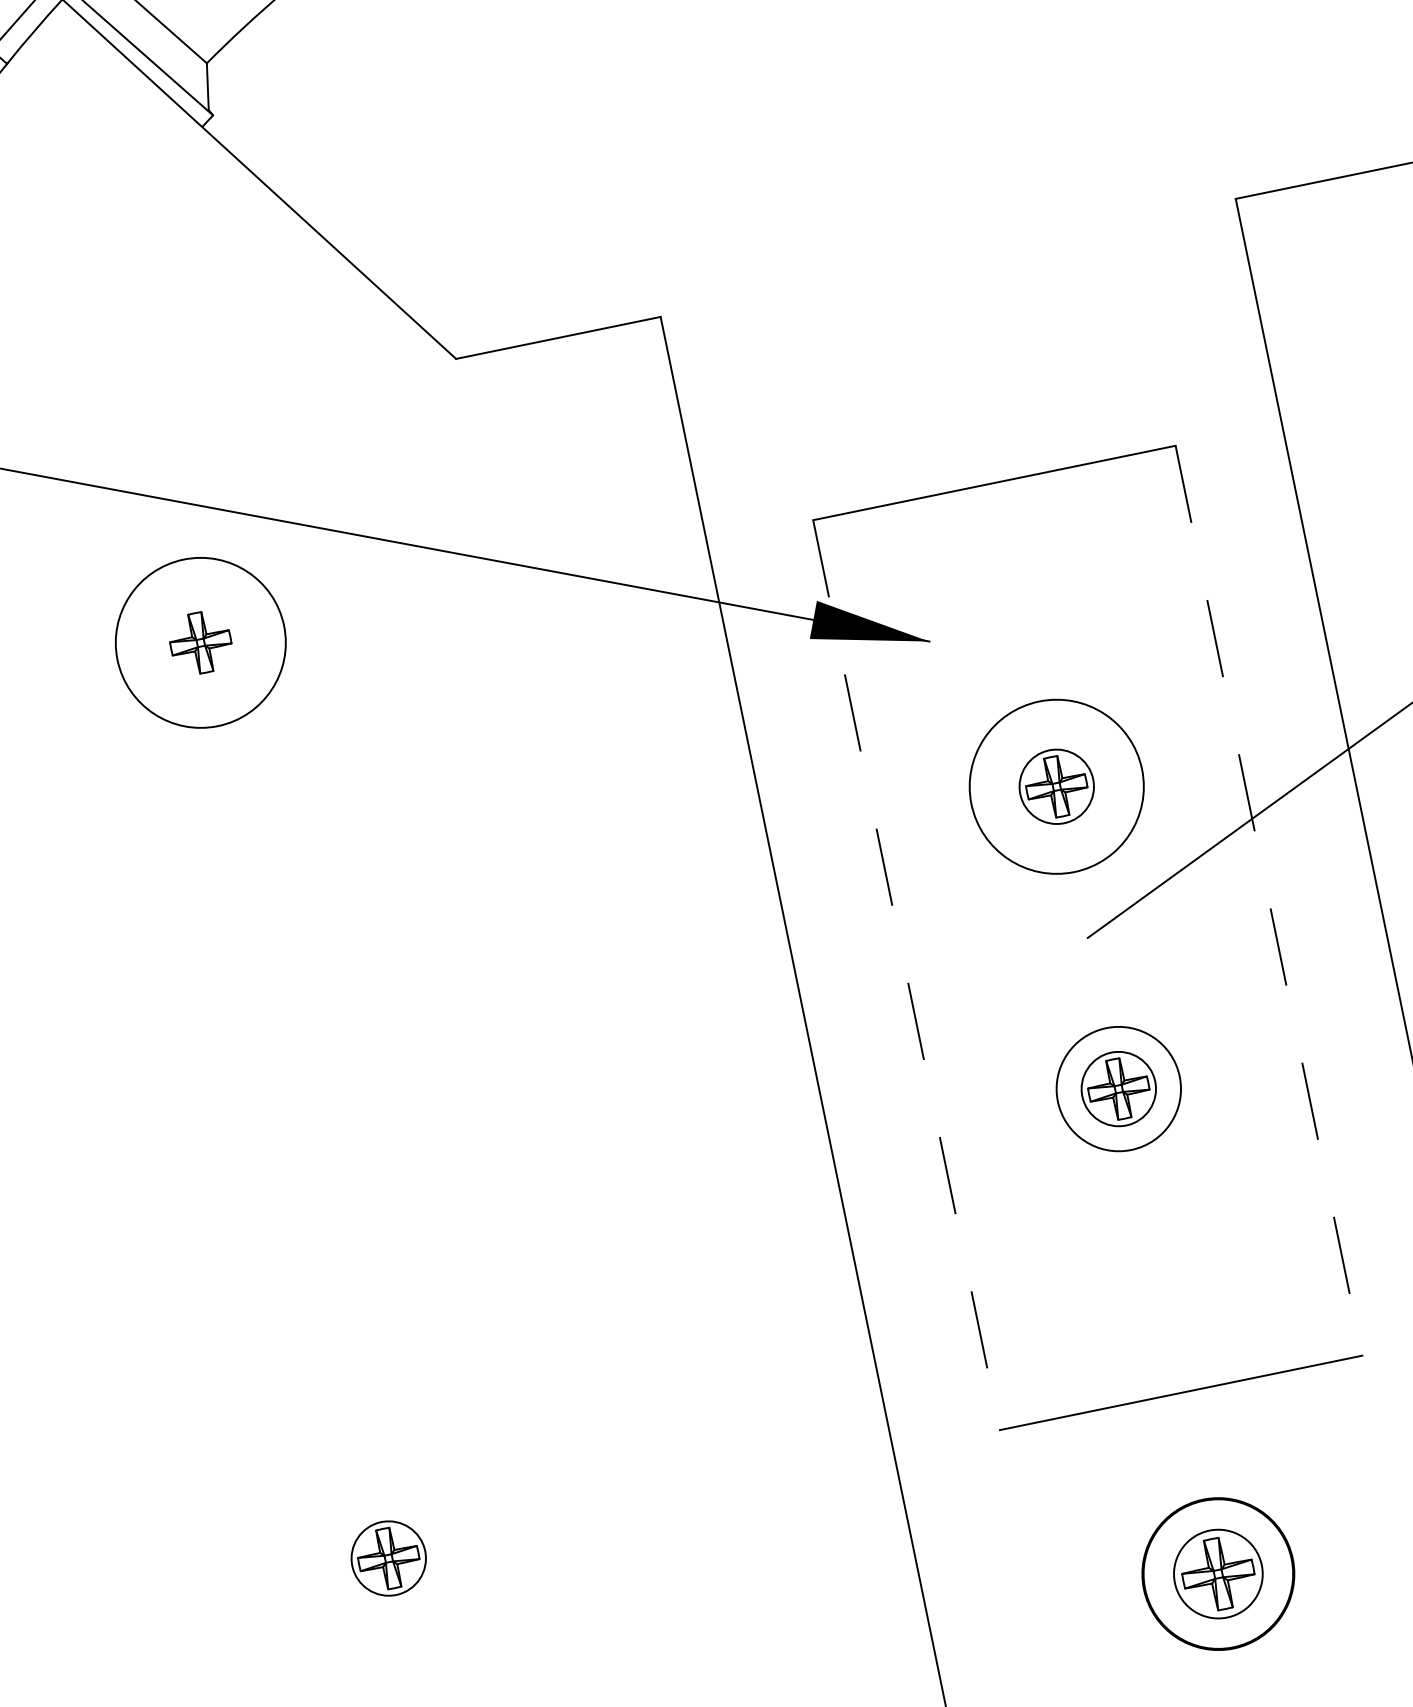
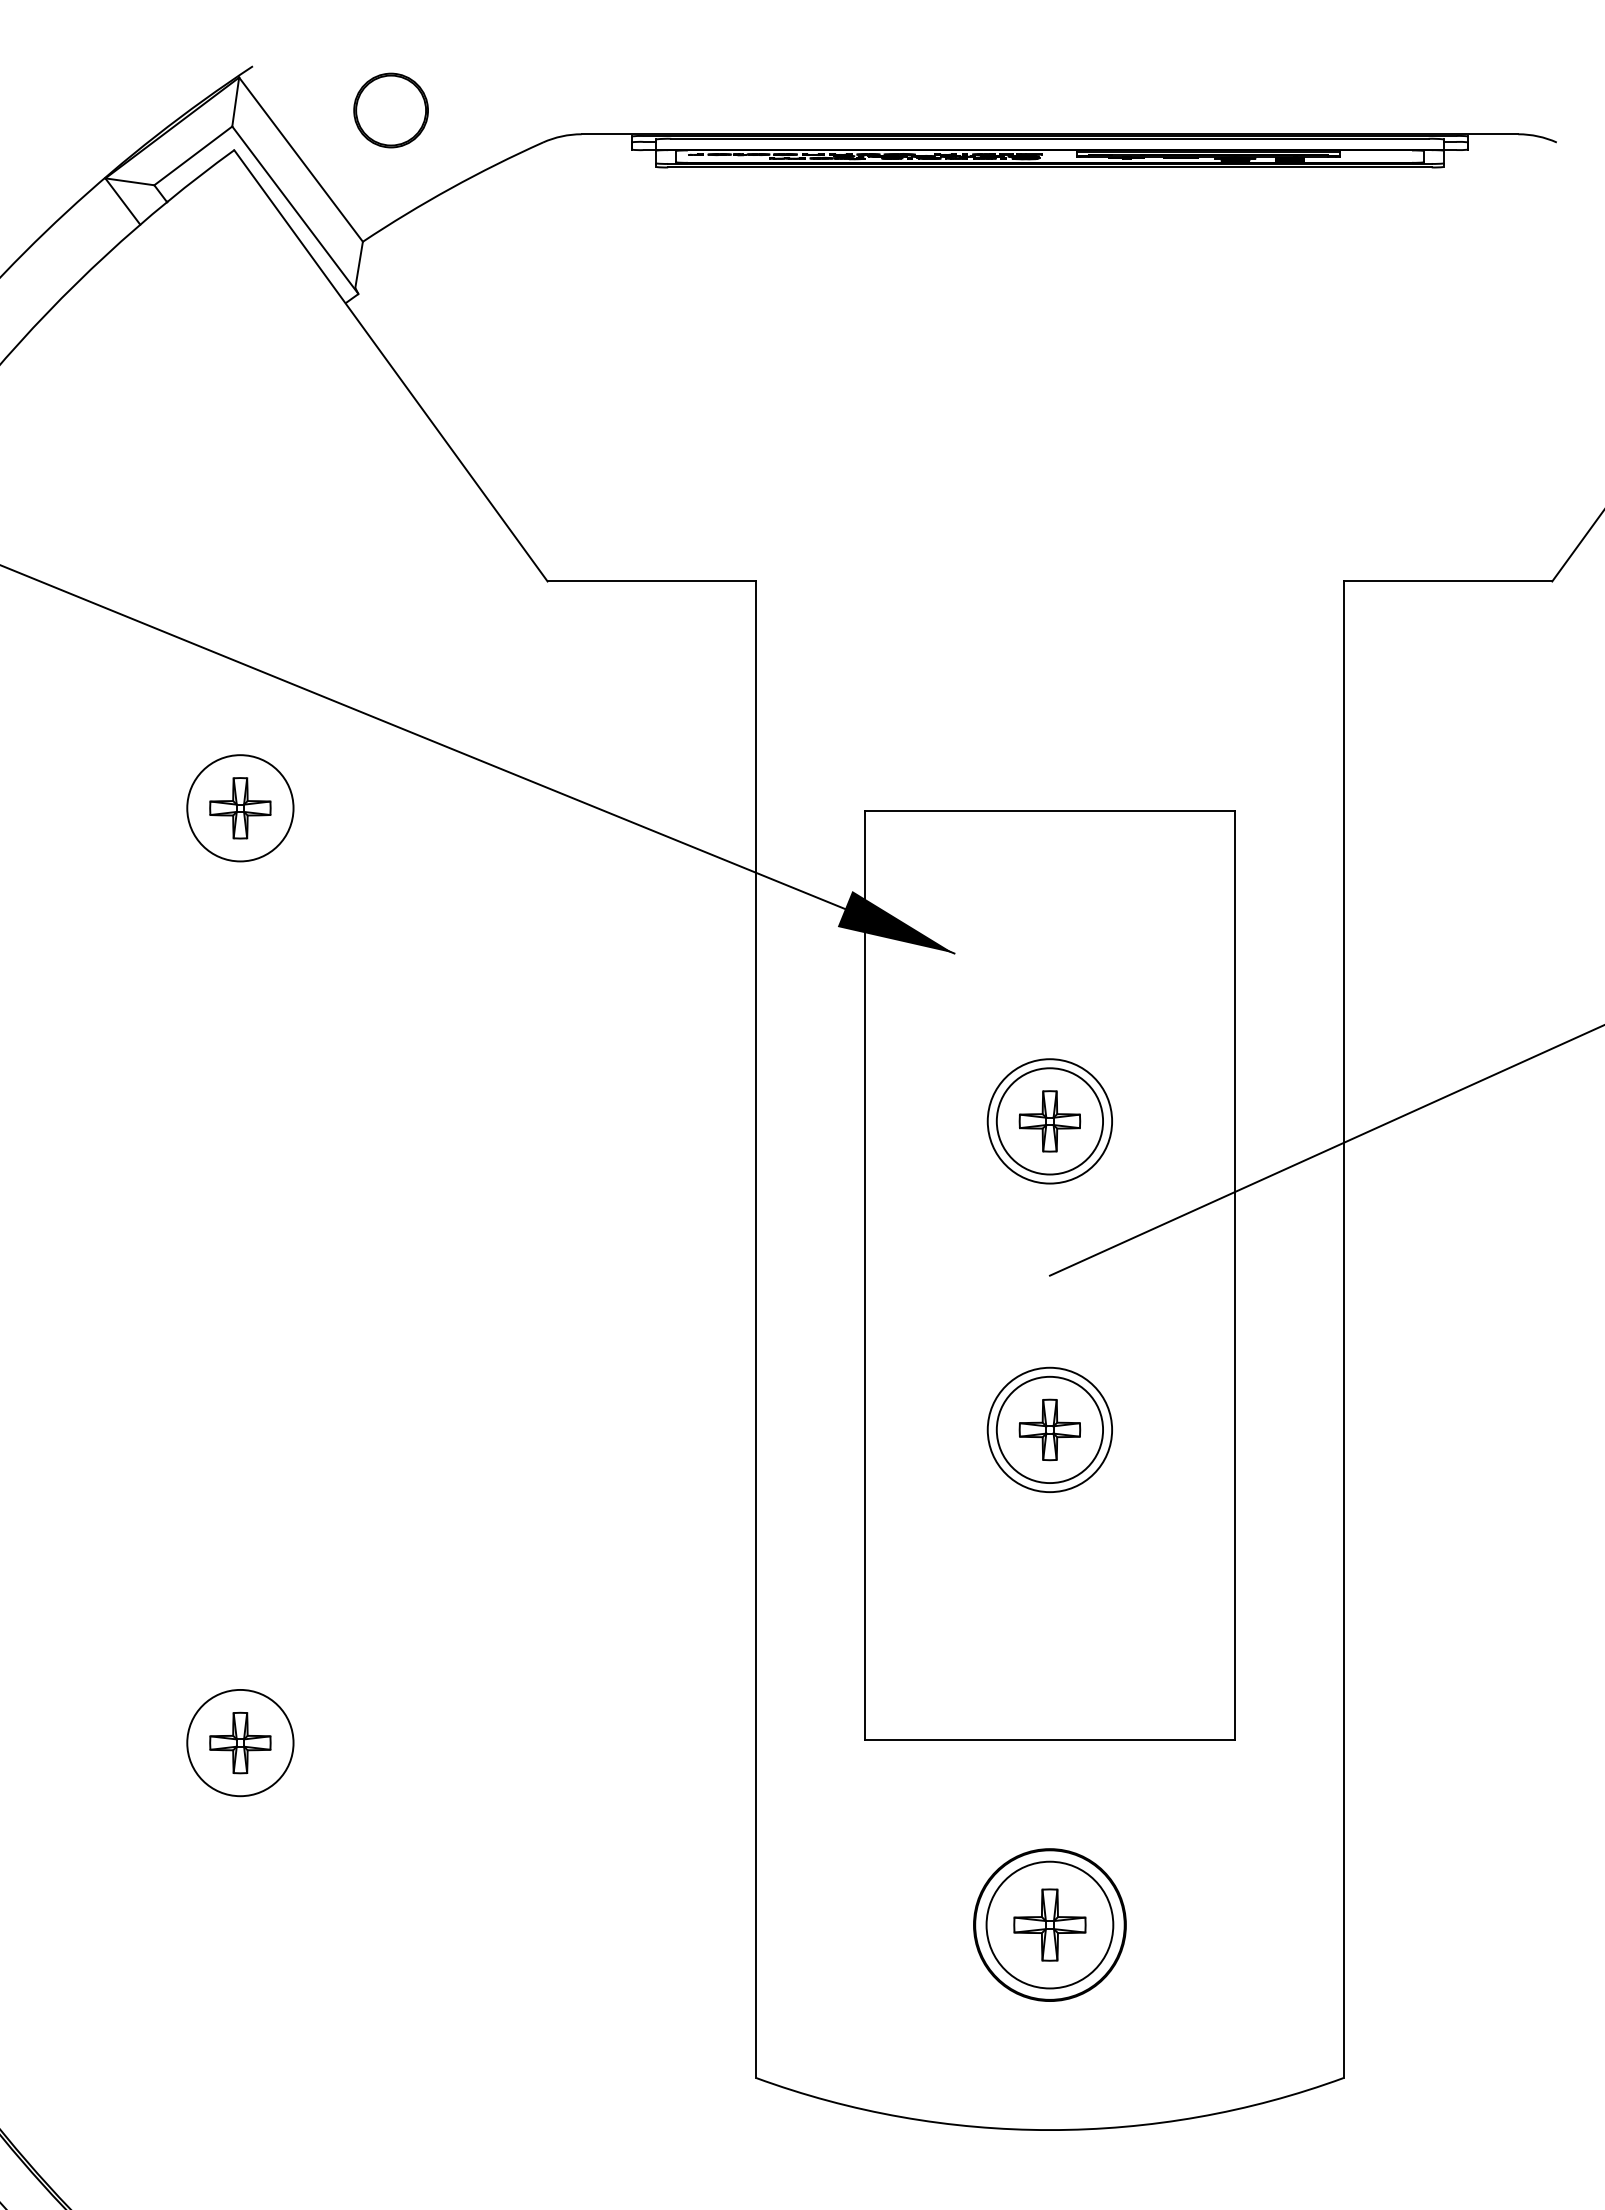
circle: (200, 643) -> (240, 808), size x0.62
circle: (1056, 787) -> (1049, 1121), size x0.71
circle: (1056, 787) -> (1049, 1121), size x1.43
line: (1268, 901) -> (1234, 1276), dashed -> solid
line: (906, 976) -> (864, 1276), dashed -> solid
circle: (1118, 1088) -> (1049, 1429), size x1.43
circle: (388, 1557) -> (240, 1742), size x1.43
circle: (1217, 1573) -> (1049, 1924), size x1.43

